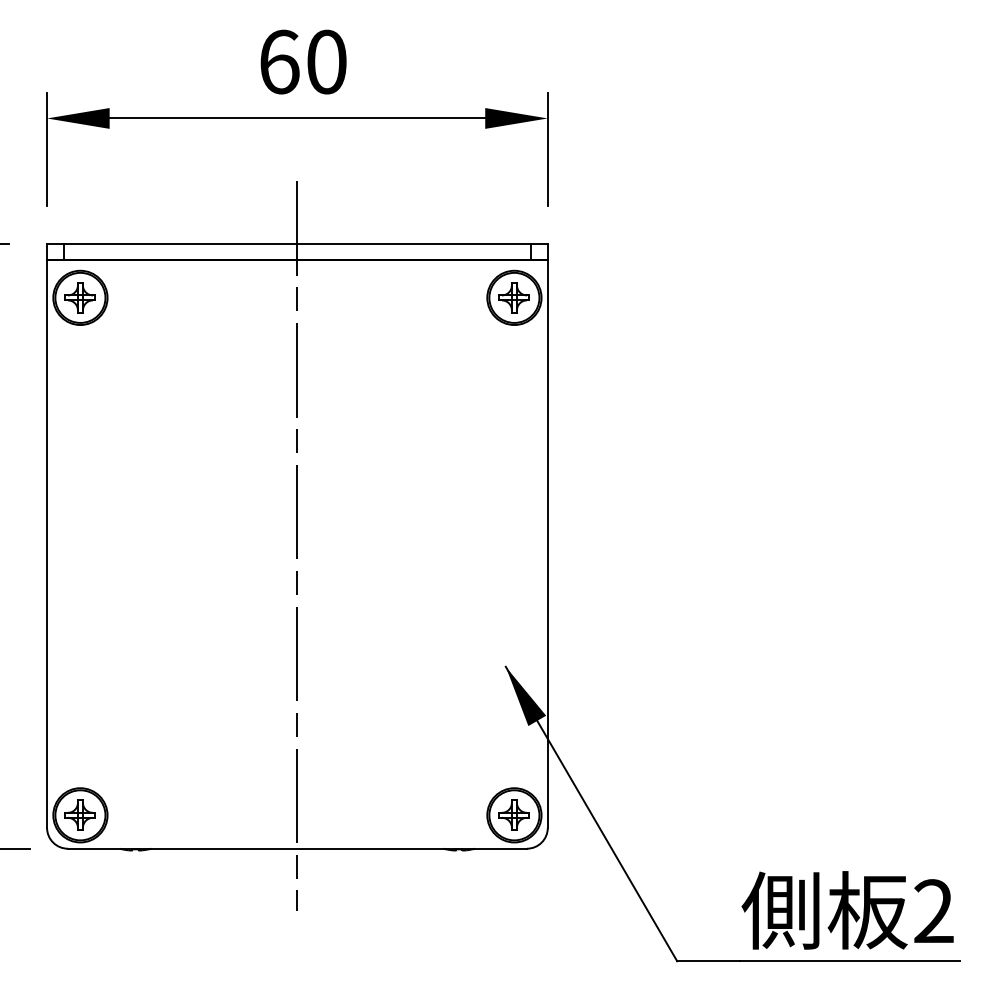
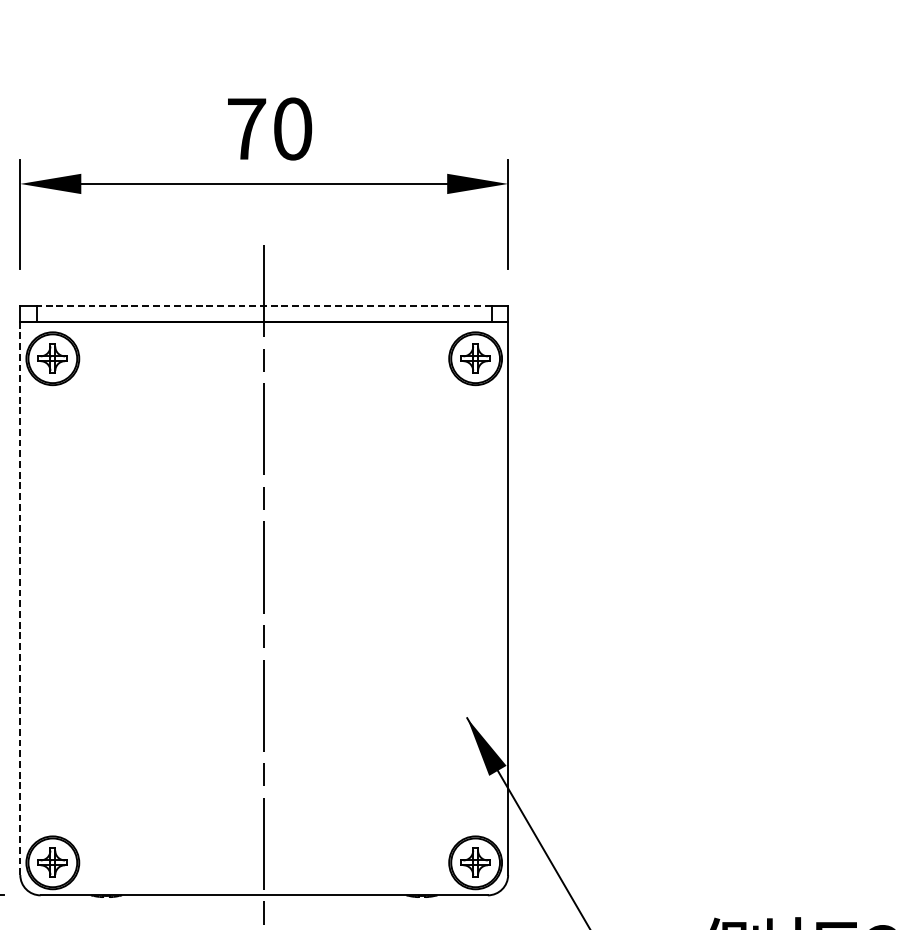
text: (279, 61) -> (246, 128), 60 -> 70
line: (297, 243) -> (264, 305), solid -> dashed
line: (47, 544) -> (20, 598), solid -> dashed

